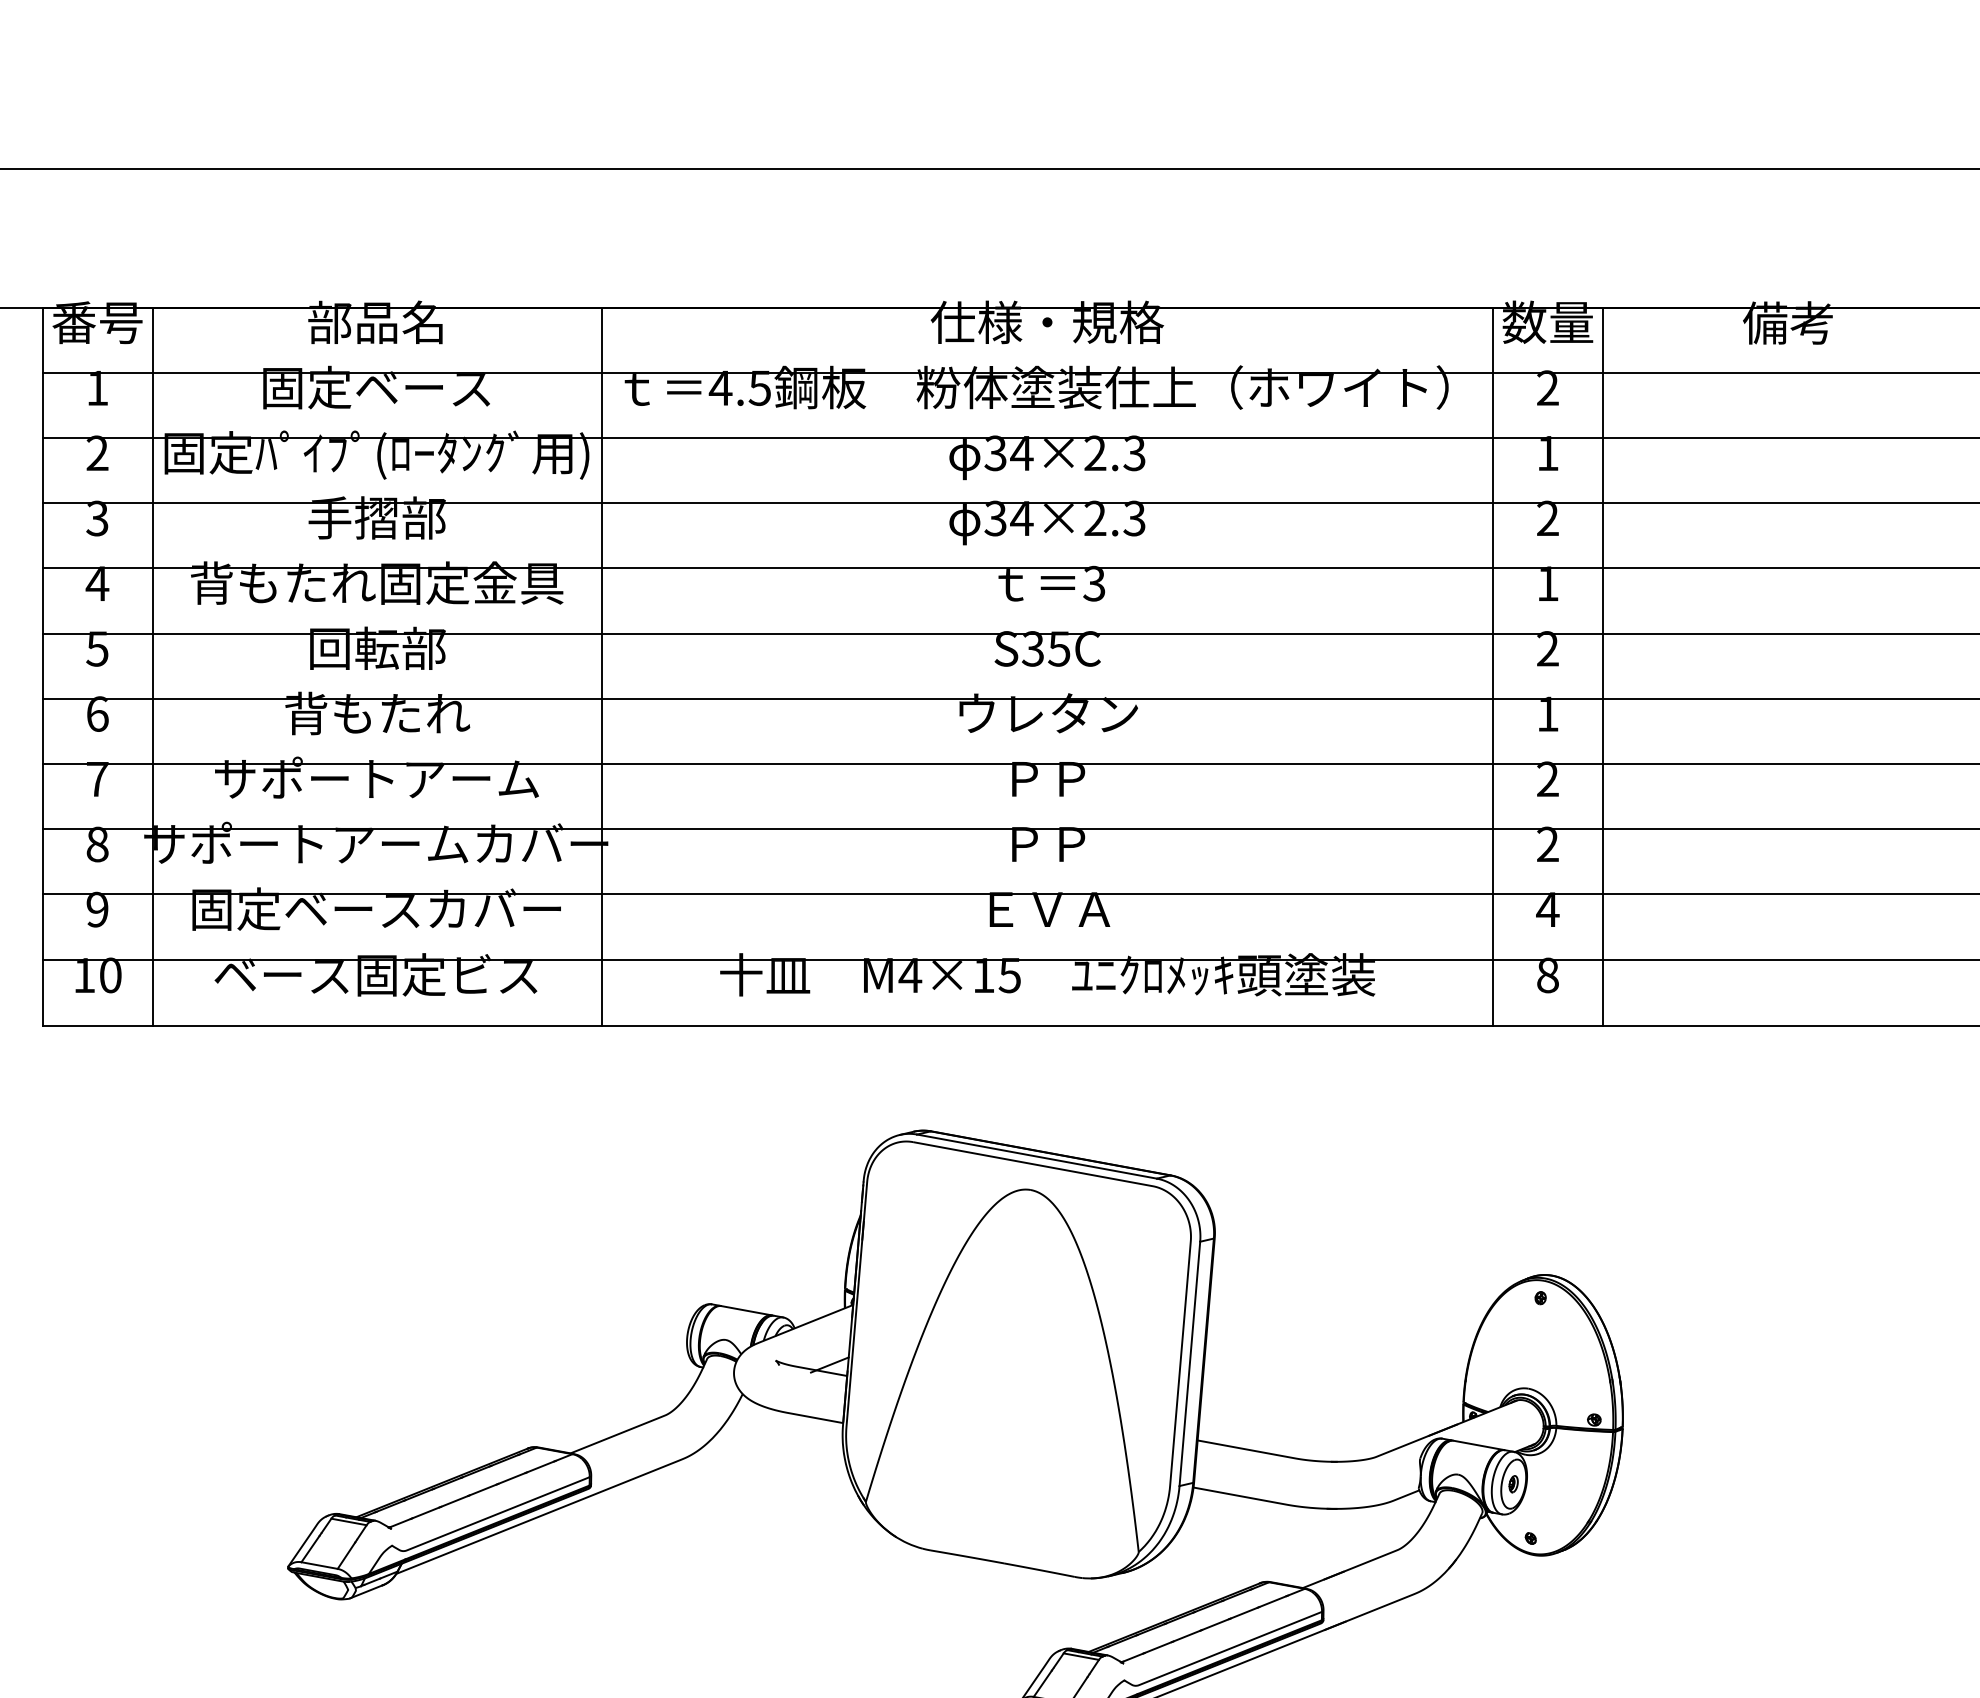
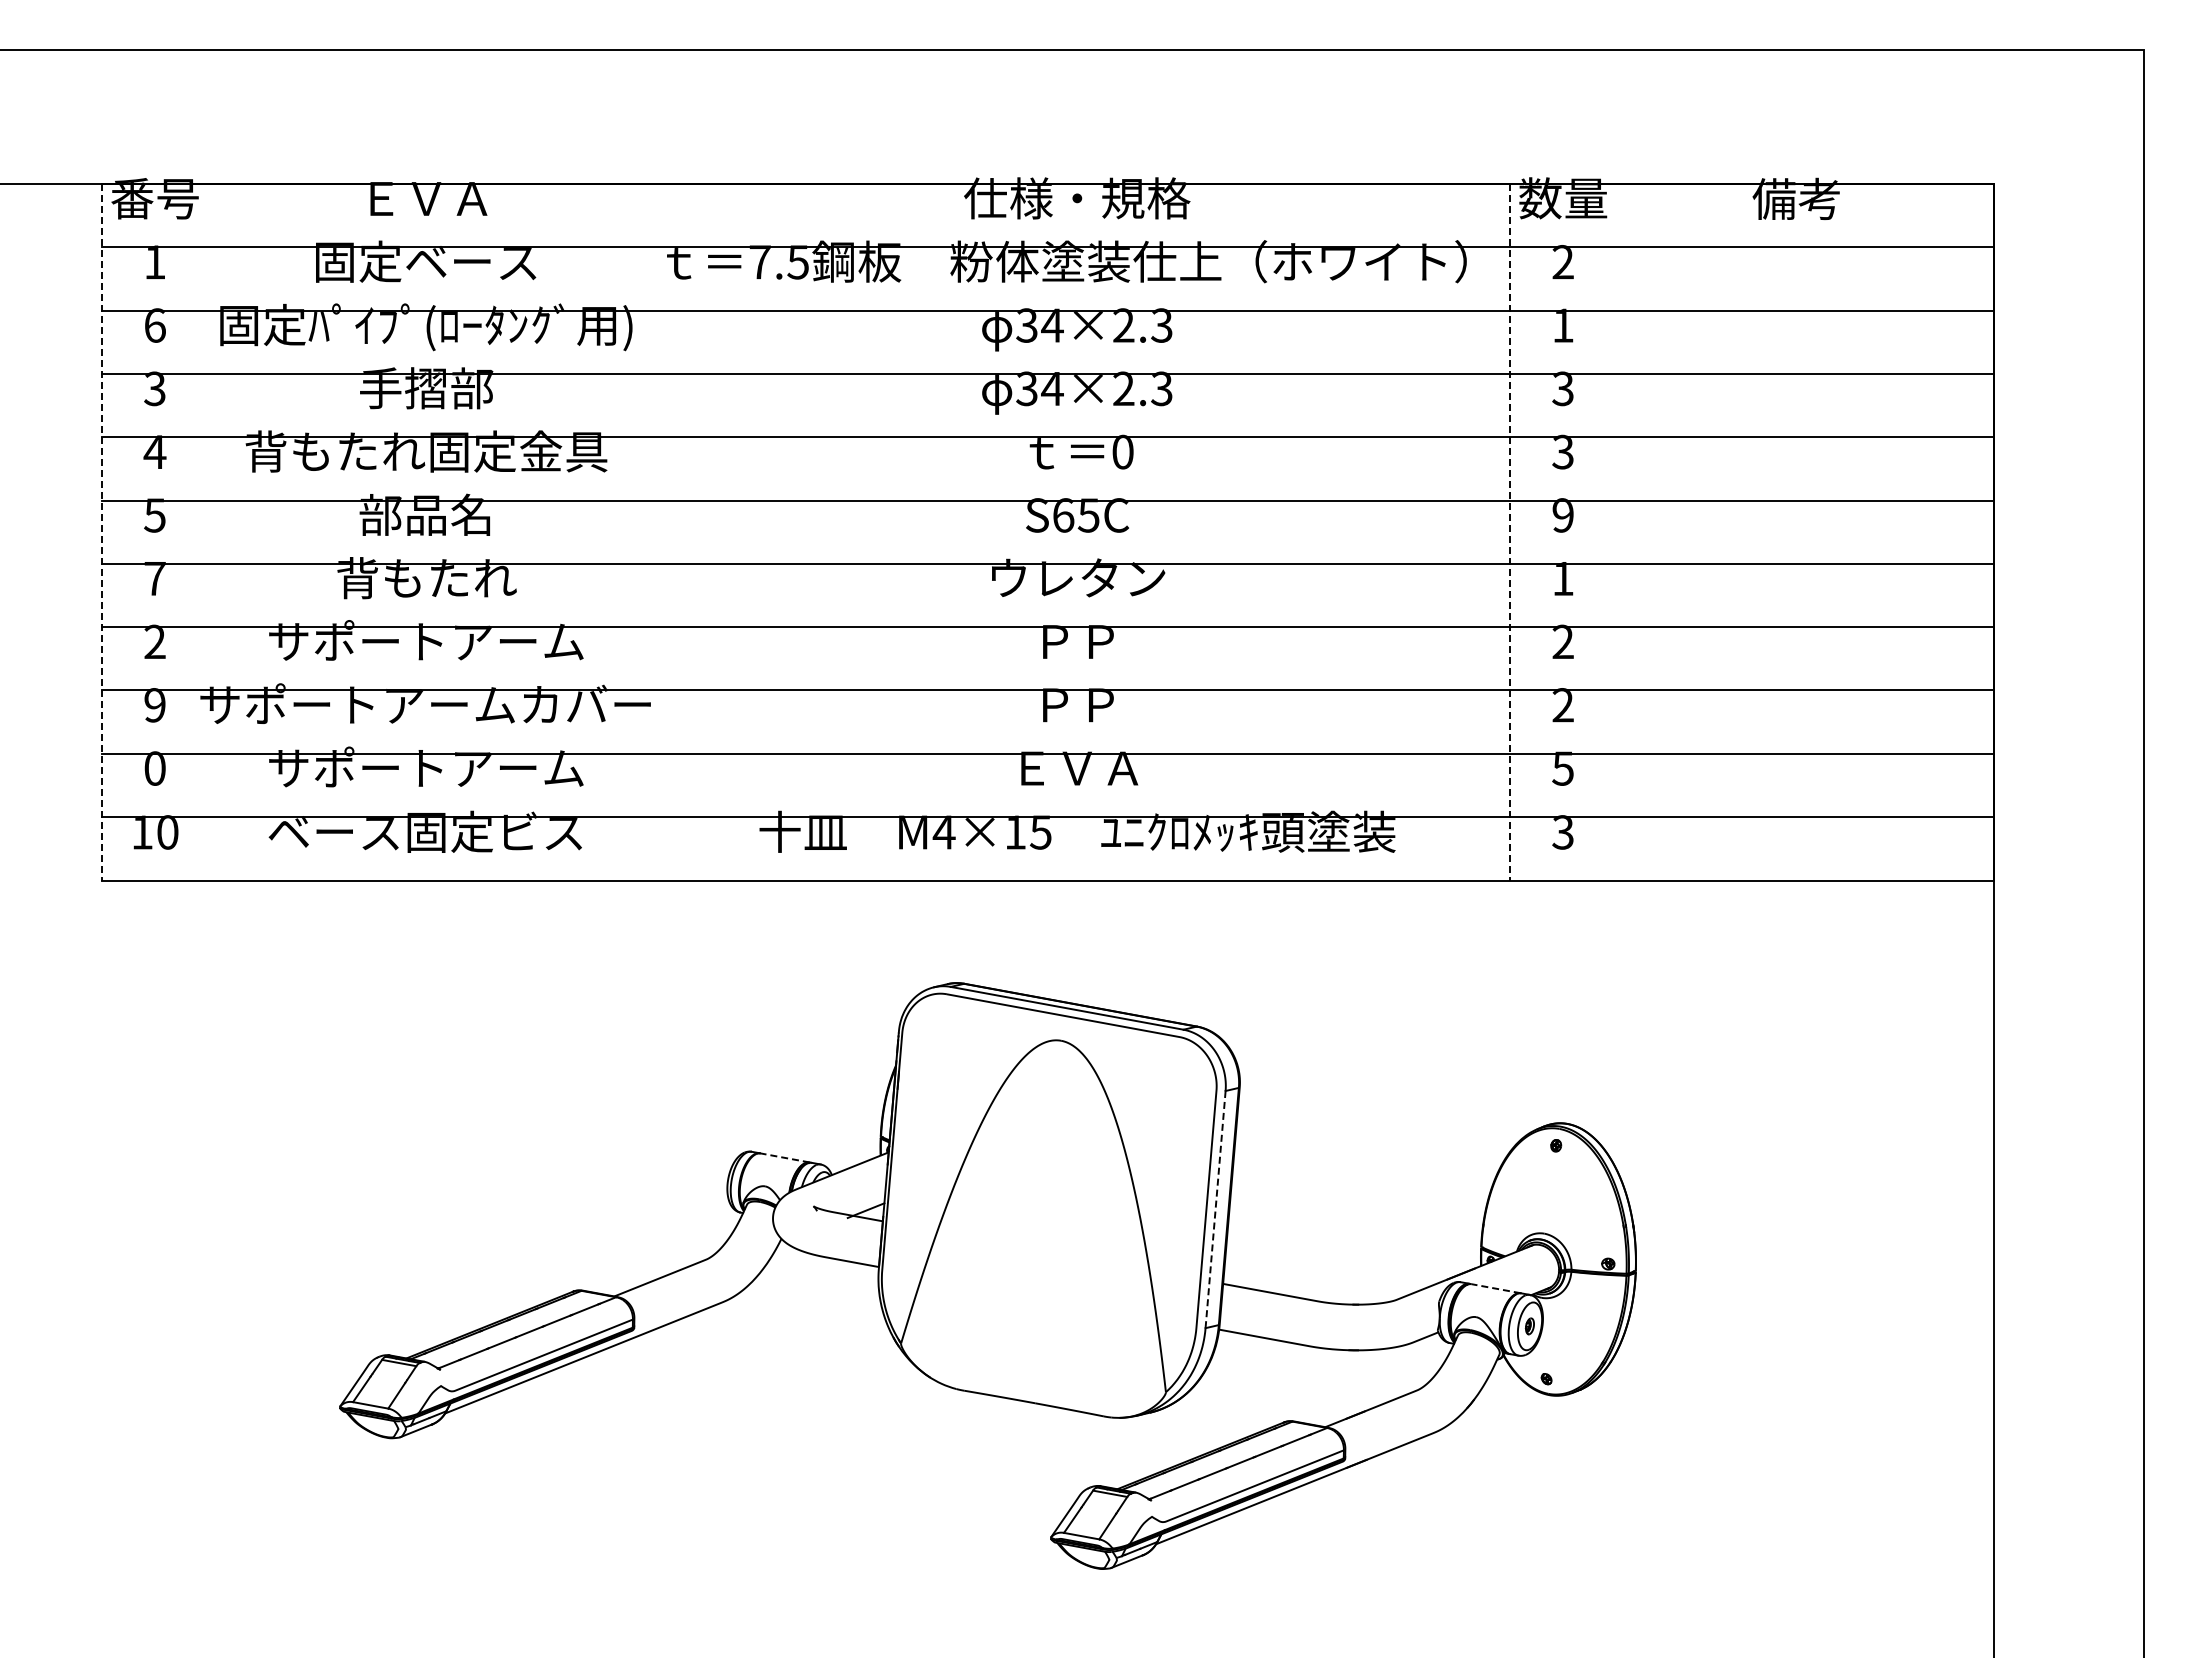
text: (375, 322) -> (424, 198), 部品名 -> ＥＶＡ
text: (720, 388) -> (759, 262), 4.5 -> 7.5
text: (96, 453) -> (154, 325), 2 -> 6
text: (1547, 518) -> (1562, 388), 2 -> 3
text: (1093, 583) -> (1122, 451), 3 -> 0
text: (1547, 583) -> (1562, 451), 1 -> 3
text: (377, 647) -> (426, 514), 回転部 -> 部品名
text: (1033, 648) -> (1063, 515), S35C -> S65C
text: (1547, 648) -> (1562, 515), 2 -> 9
line: (43, 666) -> (102, 532), solid -> dashed
line: (152, 666) -> (208, 532), removed
line: (601, 666) -> (644, 532), removed
line: (1493, 666) -> (1510, 532), solid -> dashed
line: (1602, 666) -> (1616, 532), removed
text: (96, 713) -> (154, 578), 6 -> 7
text: (96, 778) -> (154, 641), 7 -> 2
text: (96, 844) -> (154, 705), 8 -> 9
text: (377, 908) -> (426, 767), 固定ベースカバー -> サポートアーム
text: (96, 909) -> (154, 768), 9 -> 0
text: (1547, 909) -> (1562, 768), 4 -> 5
text: (1547, 975) -> (1562, 832), 8 -> 3
line: (746, 1310) -> (785, 1157), solid -> dashed
line: (1189, 1364) -> (1215, 1210), solid -> dashed
line: (1479, 1445) -> (1496, 1288), solid -> dashed

